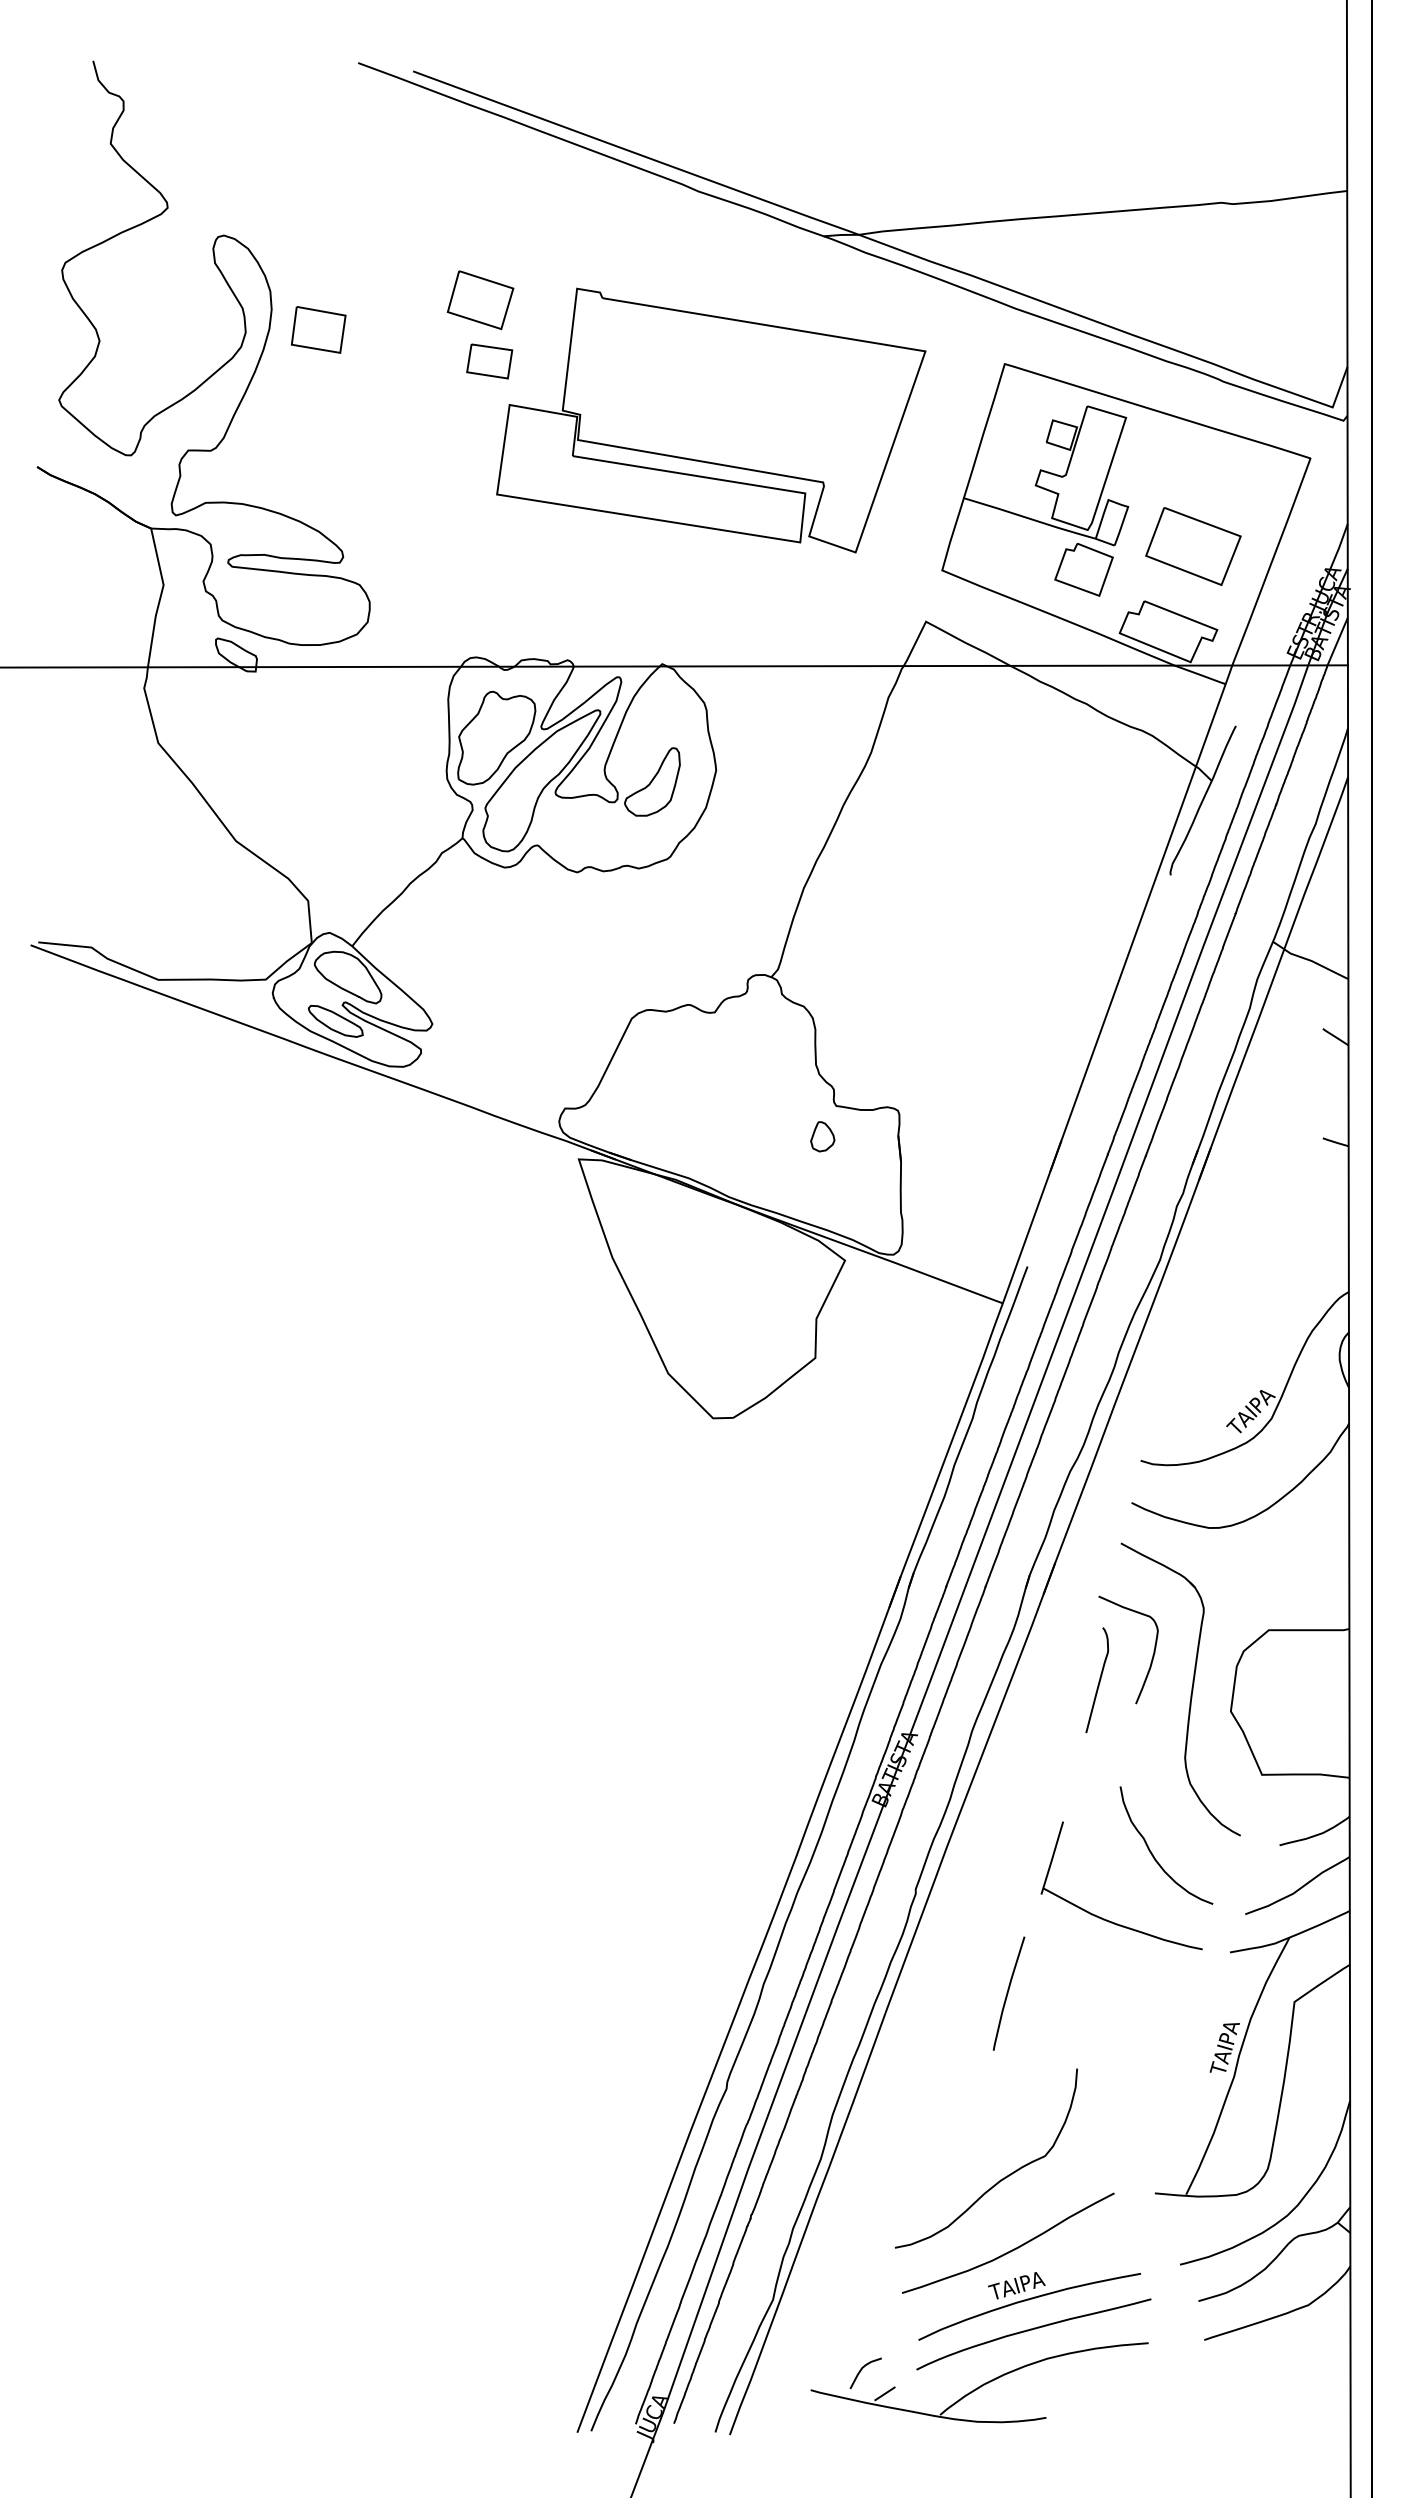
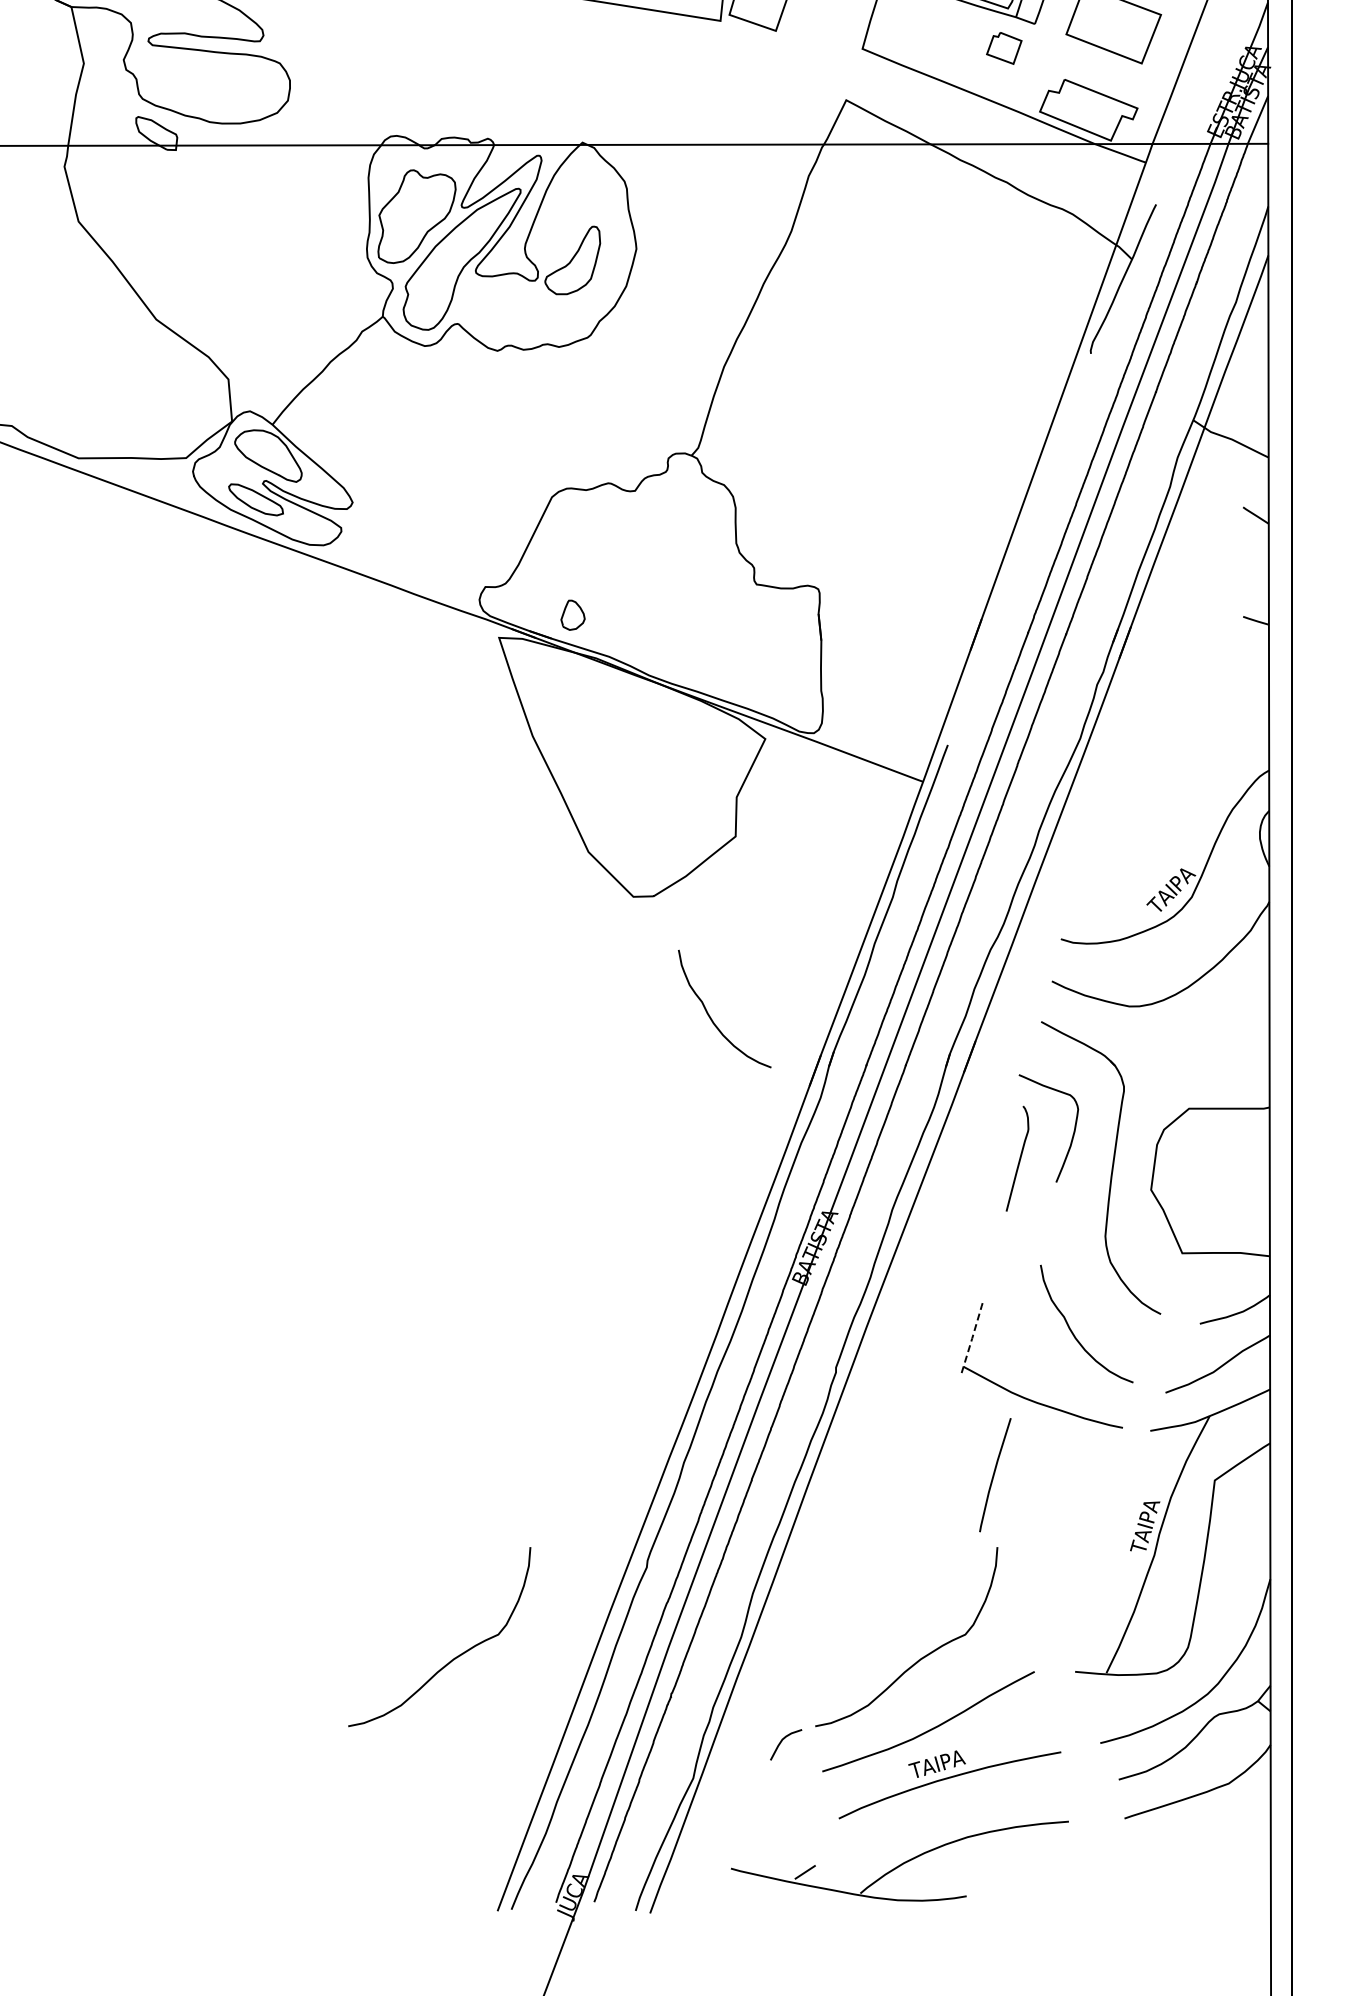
part: (1083, 569) -> (1003, 47), size x0.6
part: (822, 1136) -> (572, 614), moved
curve: (791, 1539) -> (711, 1017), added
line: (1052, 1858) -> (972, 1336), solid -> dashed
line: (1008, 1993) -> (994, 1474), moved
curve: (533, 2179) -> (453, 1657), added
curve: (1032, 2330) -> (952, 1808), removed
curve: (861, 2371) -> (781, 1742), moved

